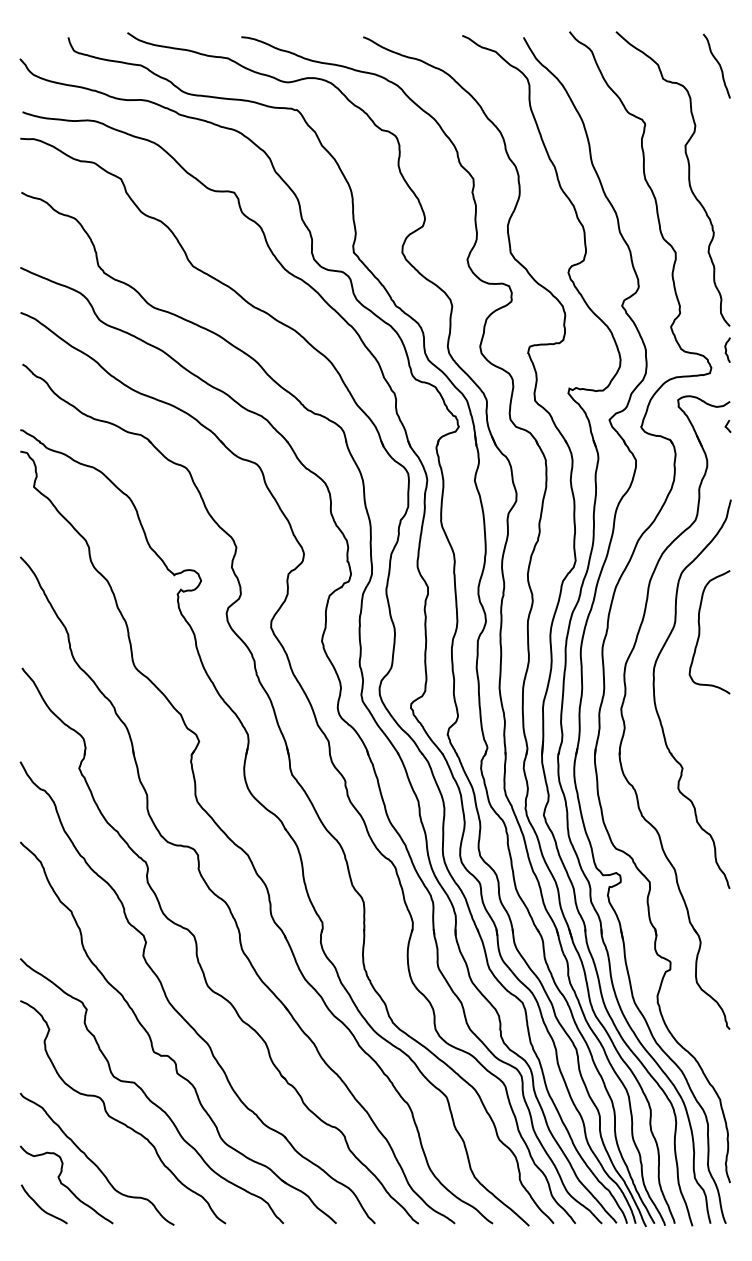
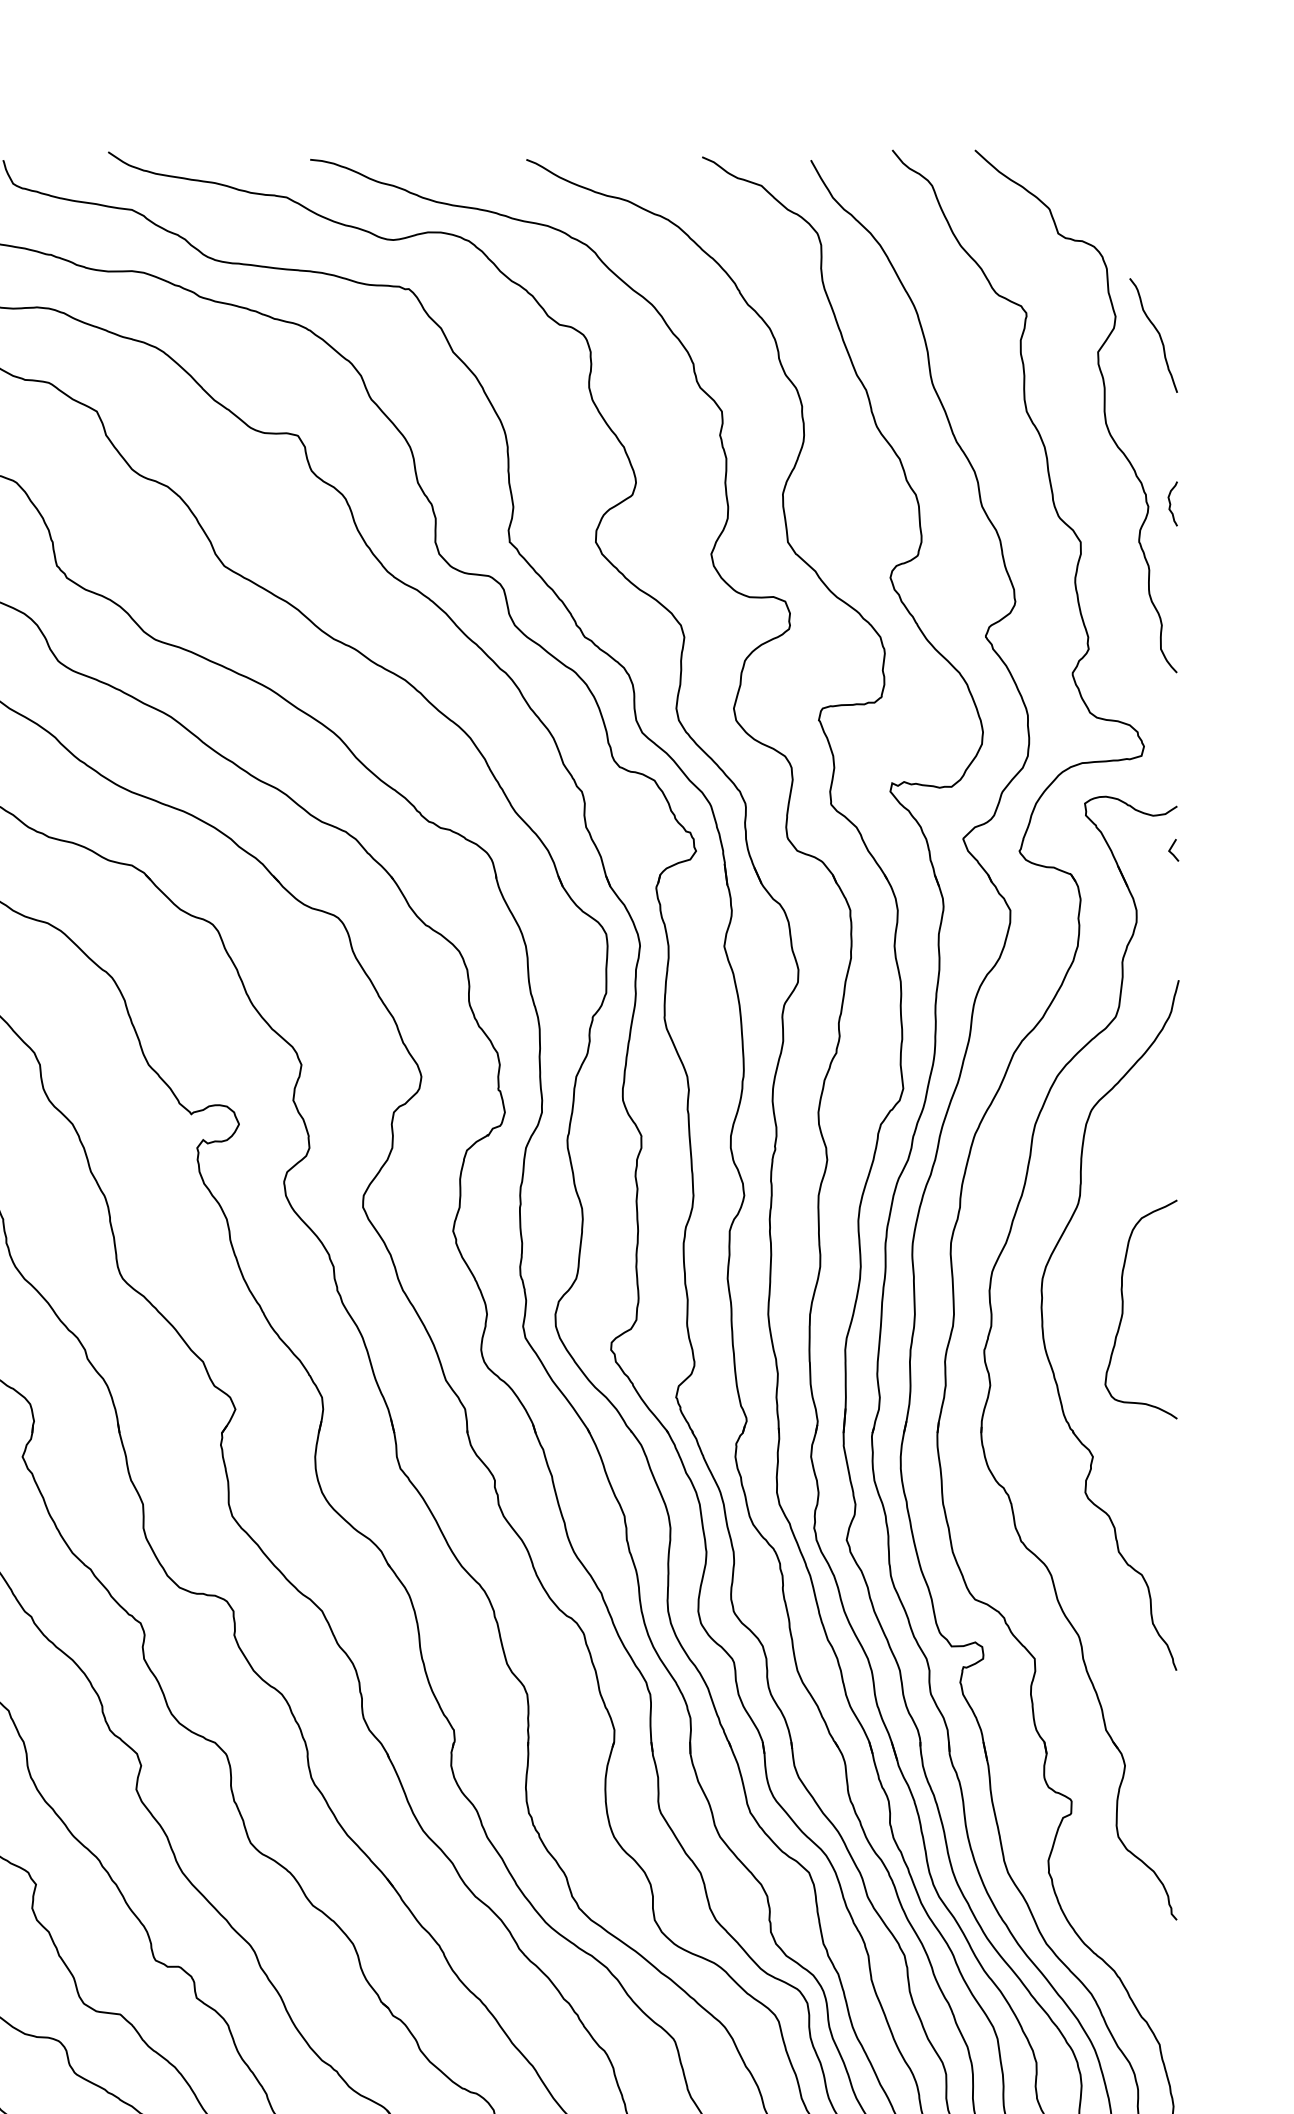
curve: (717, 63) -> (1154, 330), moved
curve: (726, 349) -> (1170, 502), moved
curve: (700, 632) -> (1124, 1309), moved

